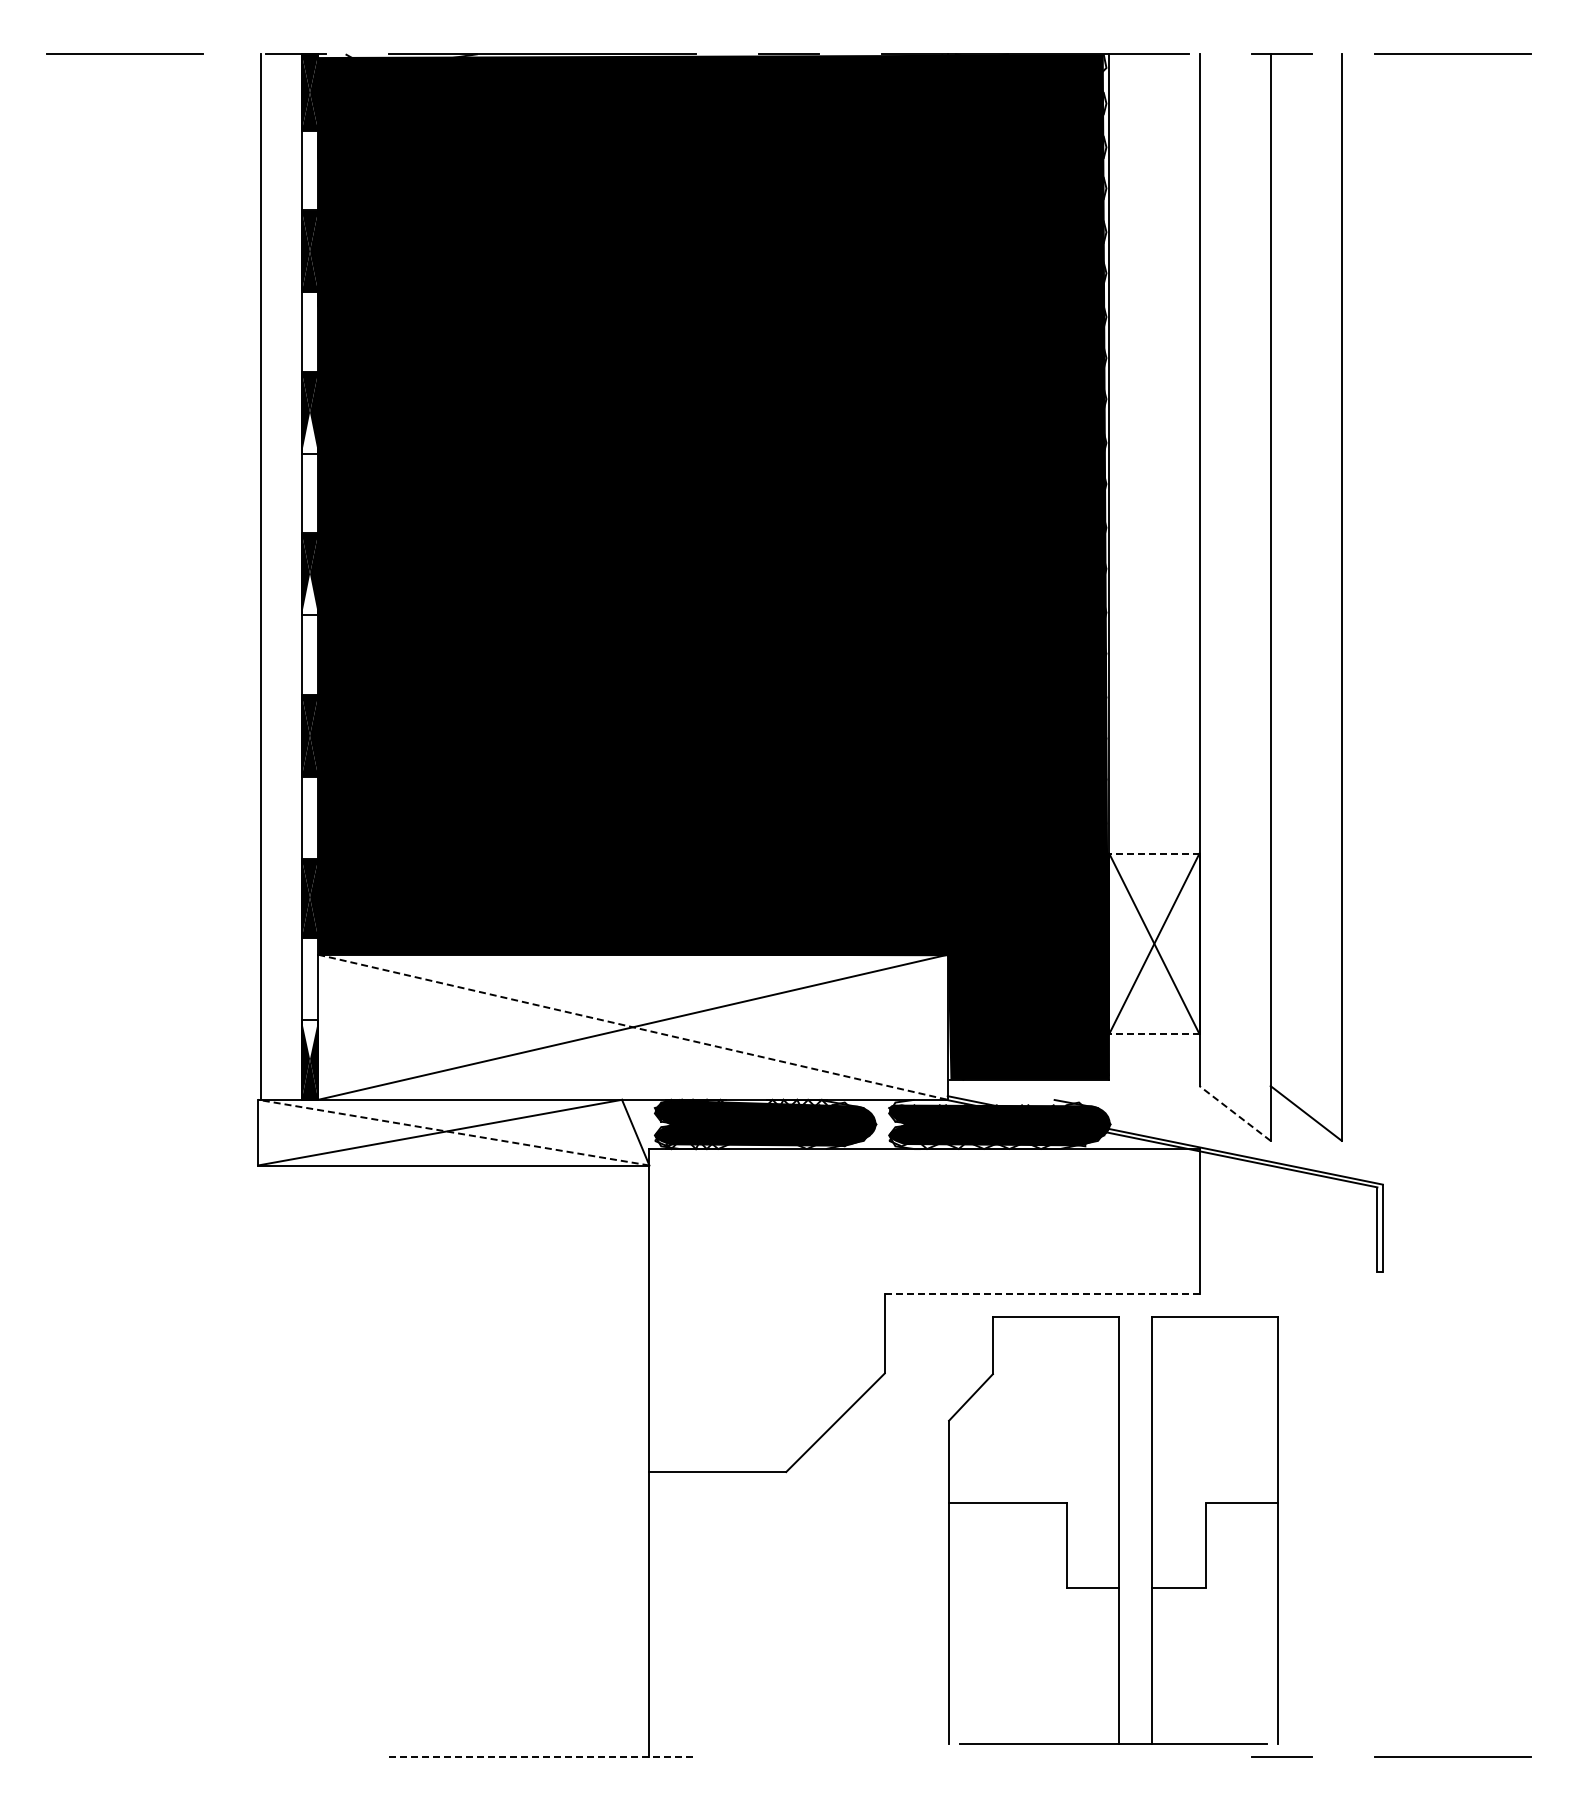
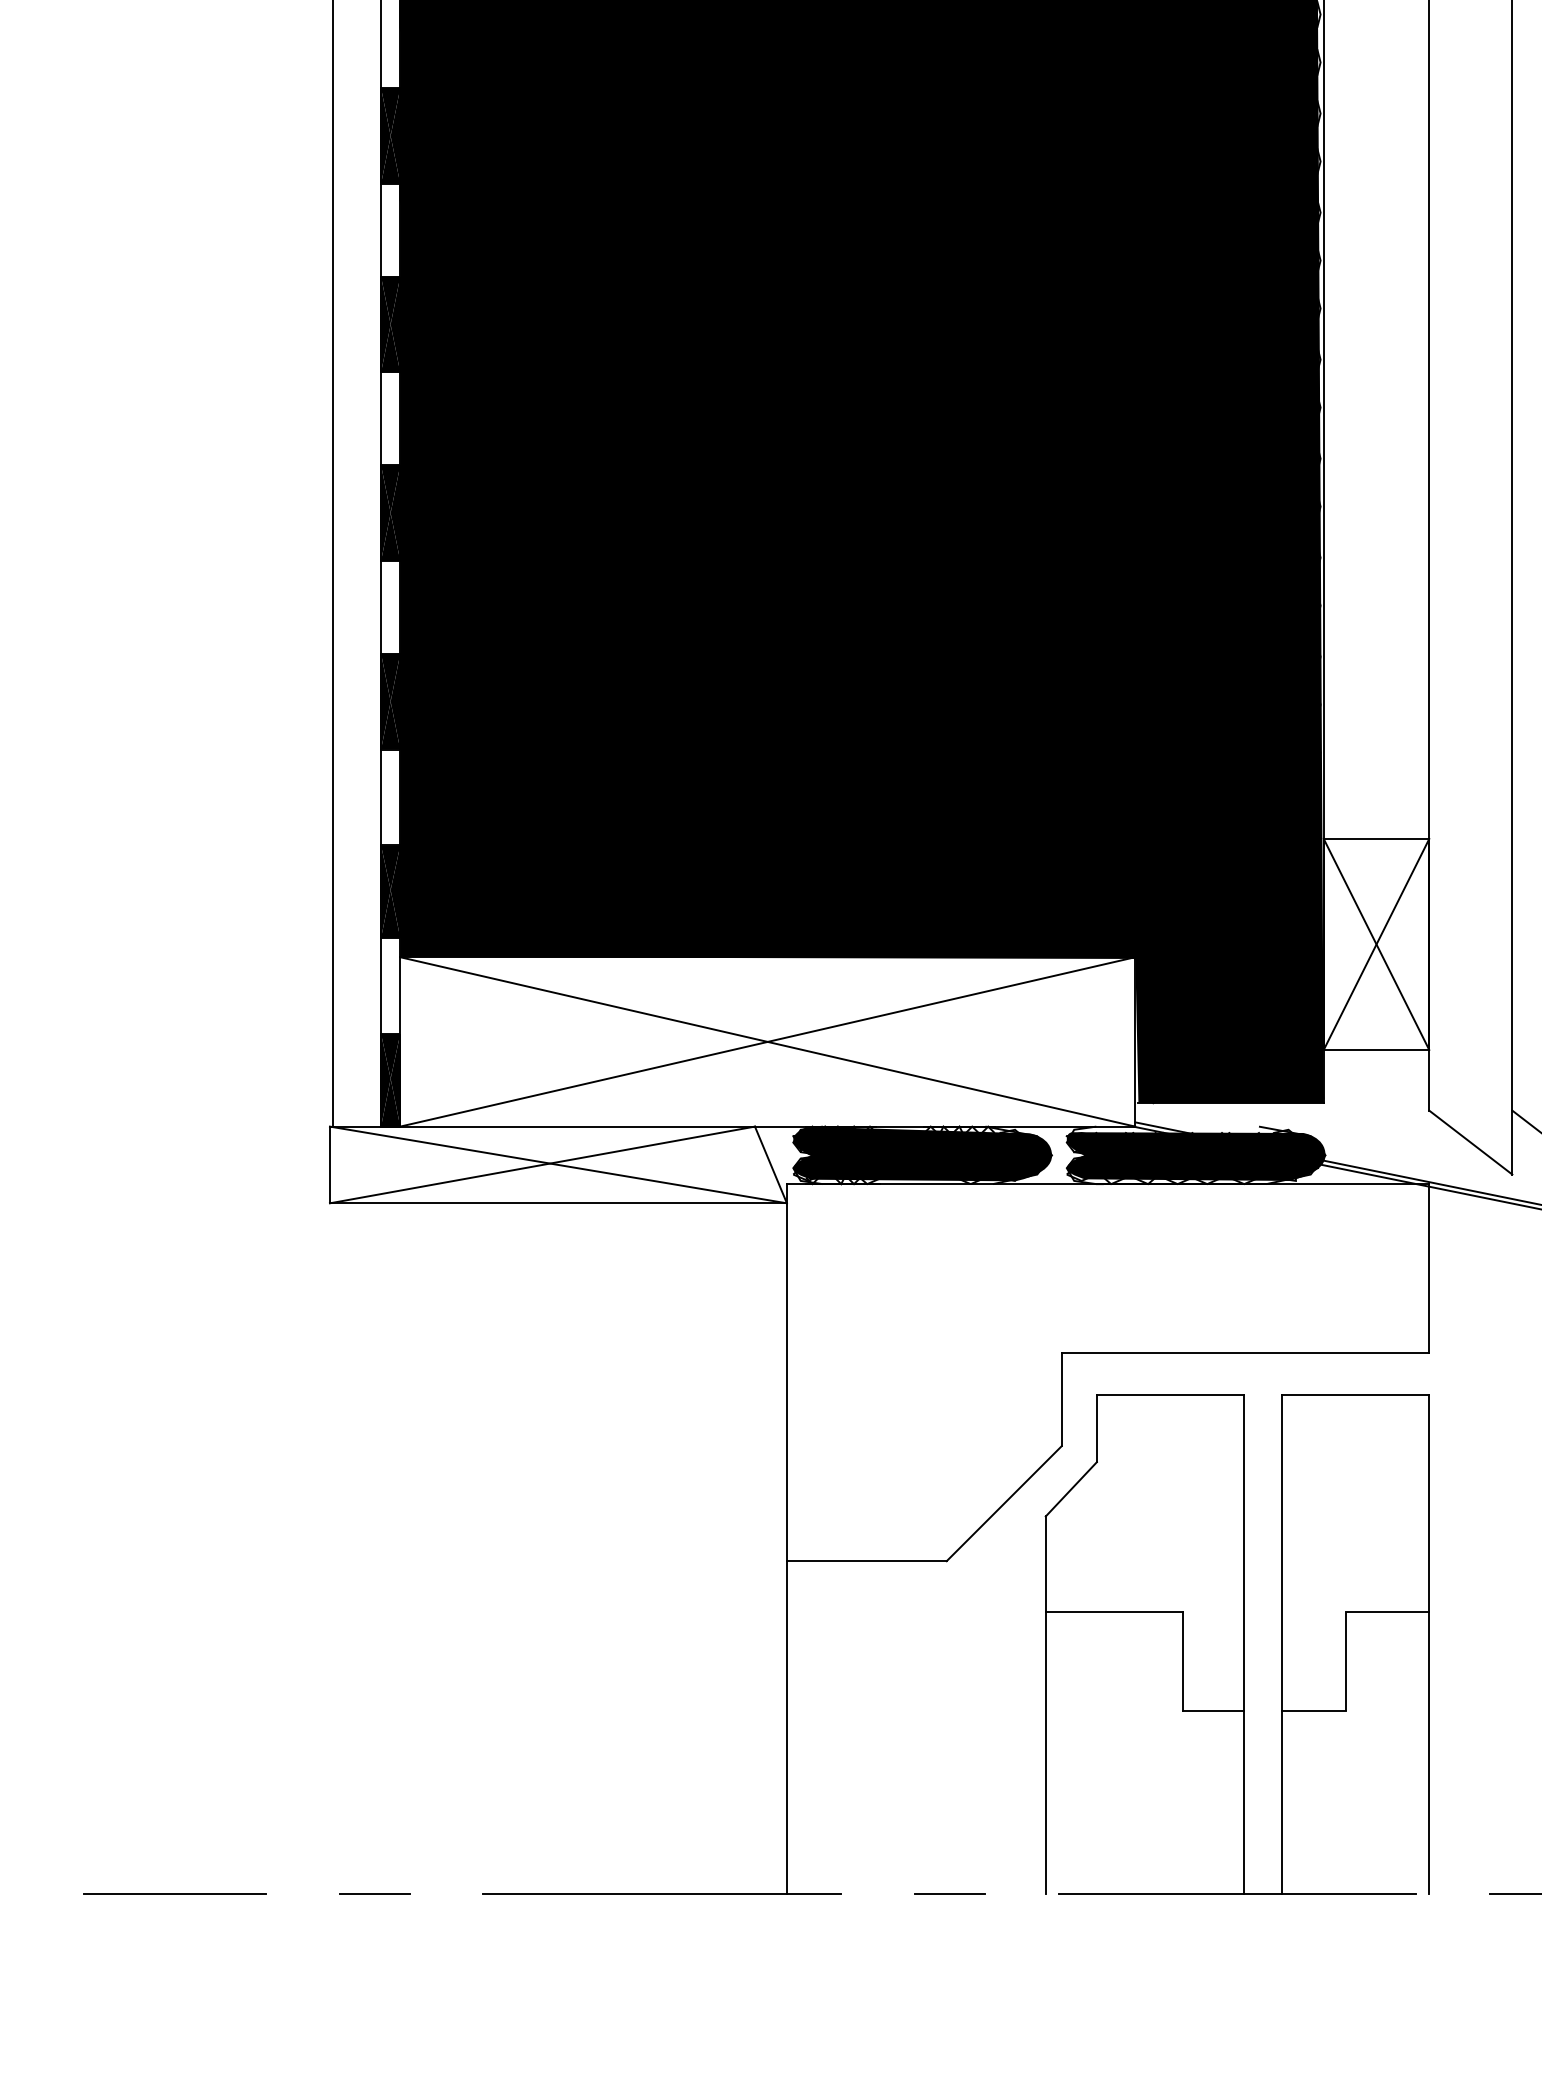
fill: (309, 432) -> (390, 347), added
fill: (309, 594) -> (390, 536), added
line: (1153, 853) -> (1375, 839), dashed -> solid
line: (633, 1027) -> (768, 1042), dashed -> solid
line: (1153, 1034) -> (1375, 1050), dashed -> solid
fill: (309, 1039) -> (390, 1056), added
line: (1235, 1113) -> (1471, 1142), dashed -> solid
line: (453, 1132) -> (558, 1164), dashed -> solid
line: (1041, 1294) -> (1244, 1353), dashed -> solid
part: (1113, 1530) -> (1237, 1644), moved
line: (125, 1756) -> (175, 1893), added
line: (296, 1756) -> (374, 1893), added
line: (543, 1756) -> (663, 1893), dashed -> solid
line: (788, 1756) -> (949, 1893), added

